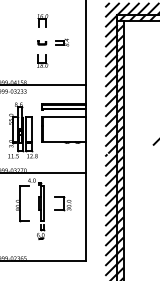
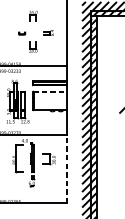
part: (42, 42) -> (22, 32), moved
line: (64, 117) -> (50, 91), solid -> dashed
line: (86, 216) -> (67, 168), solid -> dashed

